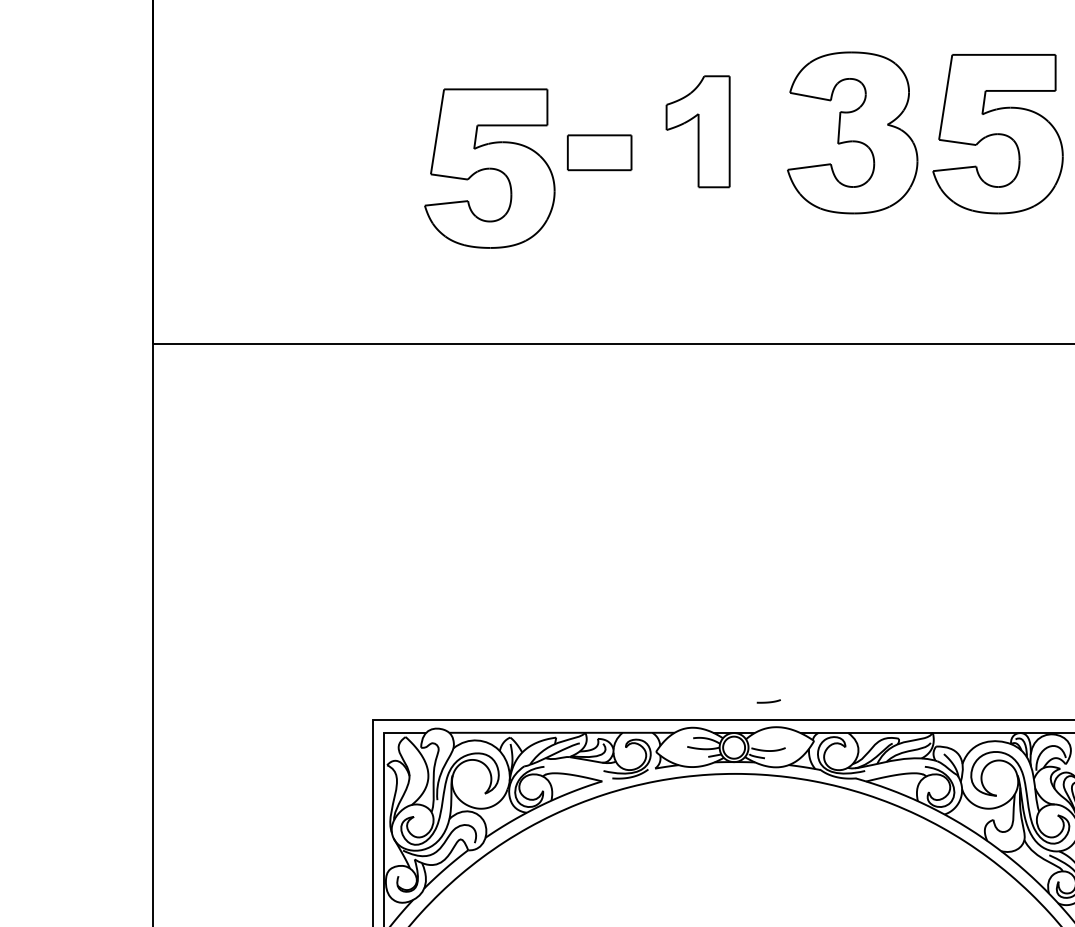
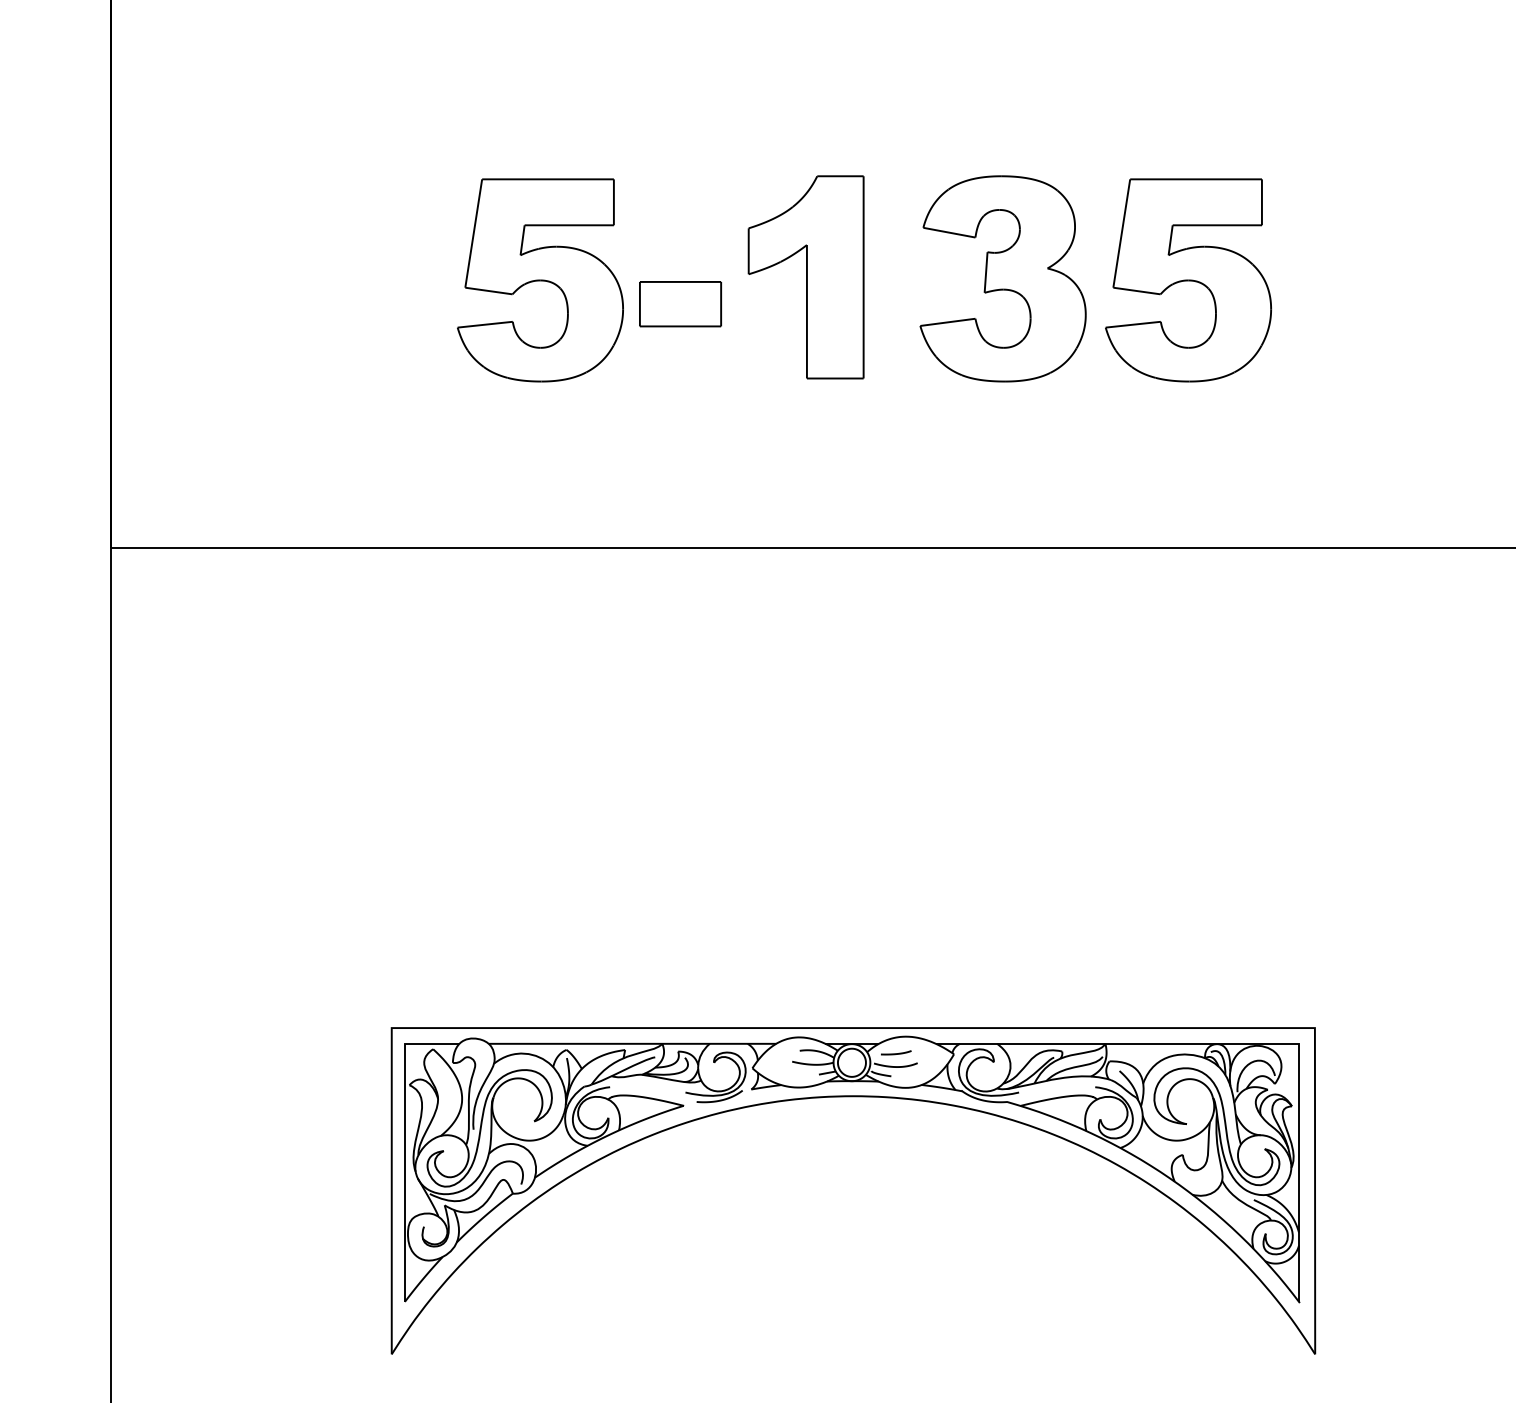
part: (697, 131) -> (805, 277), size x1.43
part: (489, 168) -> (540, 280), moved
line: (769, 701) -> (896, 1053), moved

